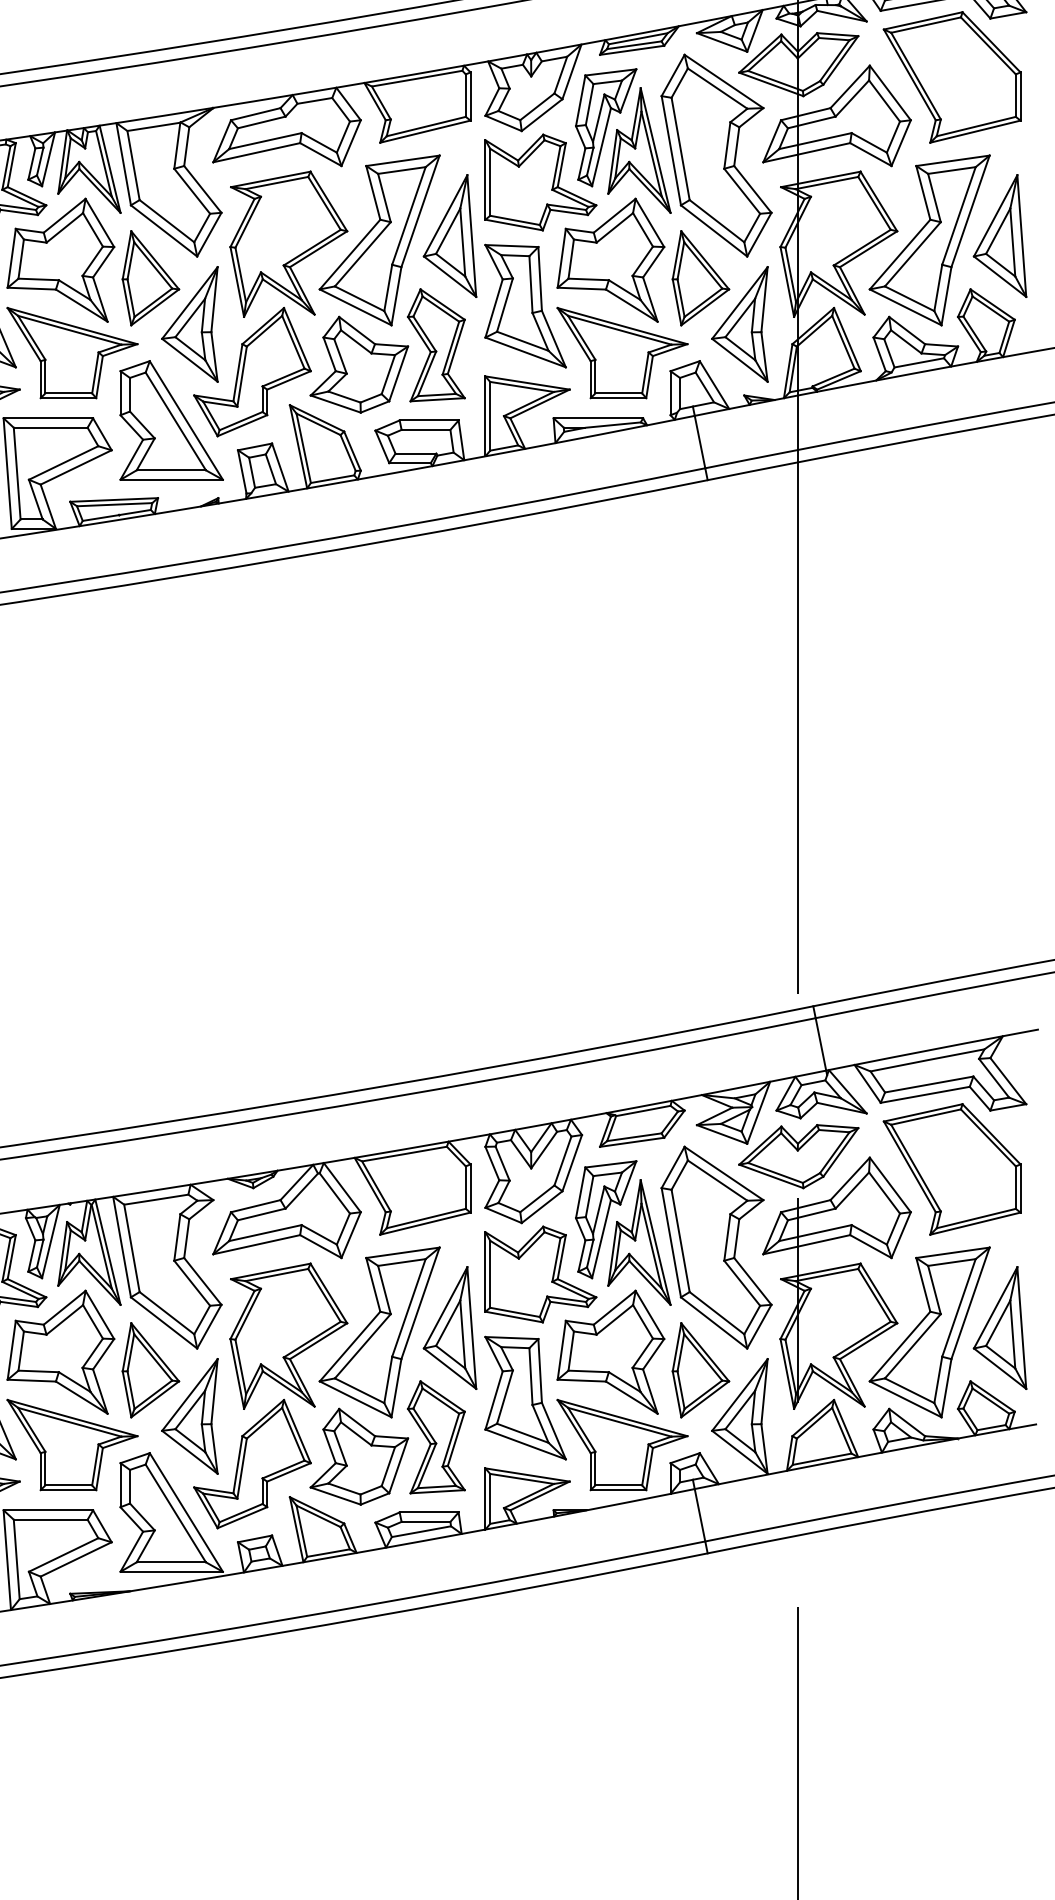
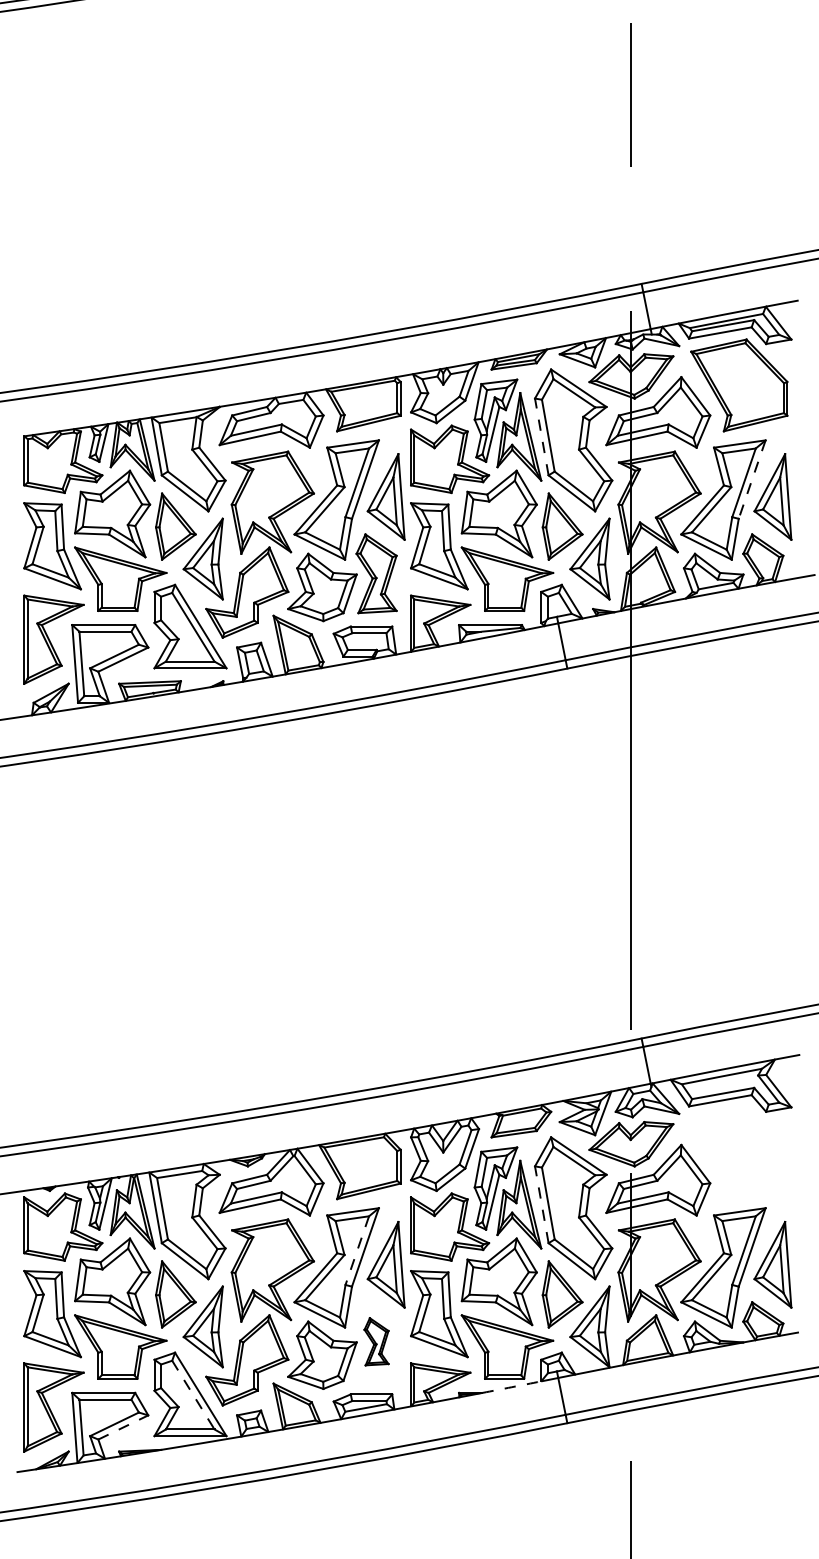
line: (670, 150) -> (541, 436), solid -> dashed
line: (970, 212) -> (752, 480), solid -> dashed
part: (952, 1169) -> (739, 1153), removed
line: (670, 1242) -> (541, 1204), solid -> dashed
line: (409, 1309) -> (357, 1251), solid -> dashed
part: (436, 1437) -> (376, 1341), size x0.6
arc: (628, 1502) -> (511, 1387), solid -> dashed
line: (175, 1513) -> (193, 1395), solid -> dashed
line: (76, 1559) -> (123, 1427), solid -> dashed

